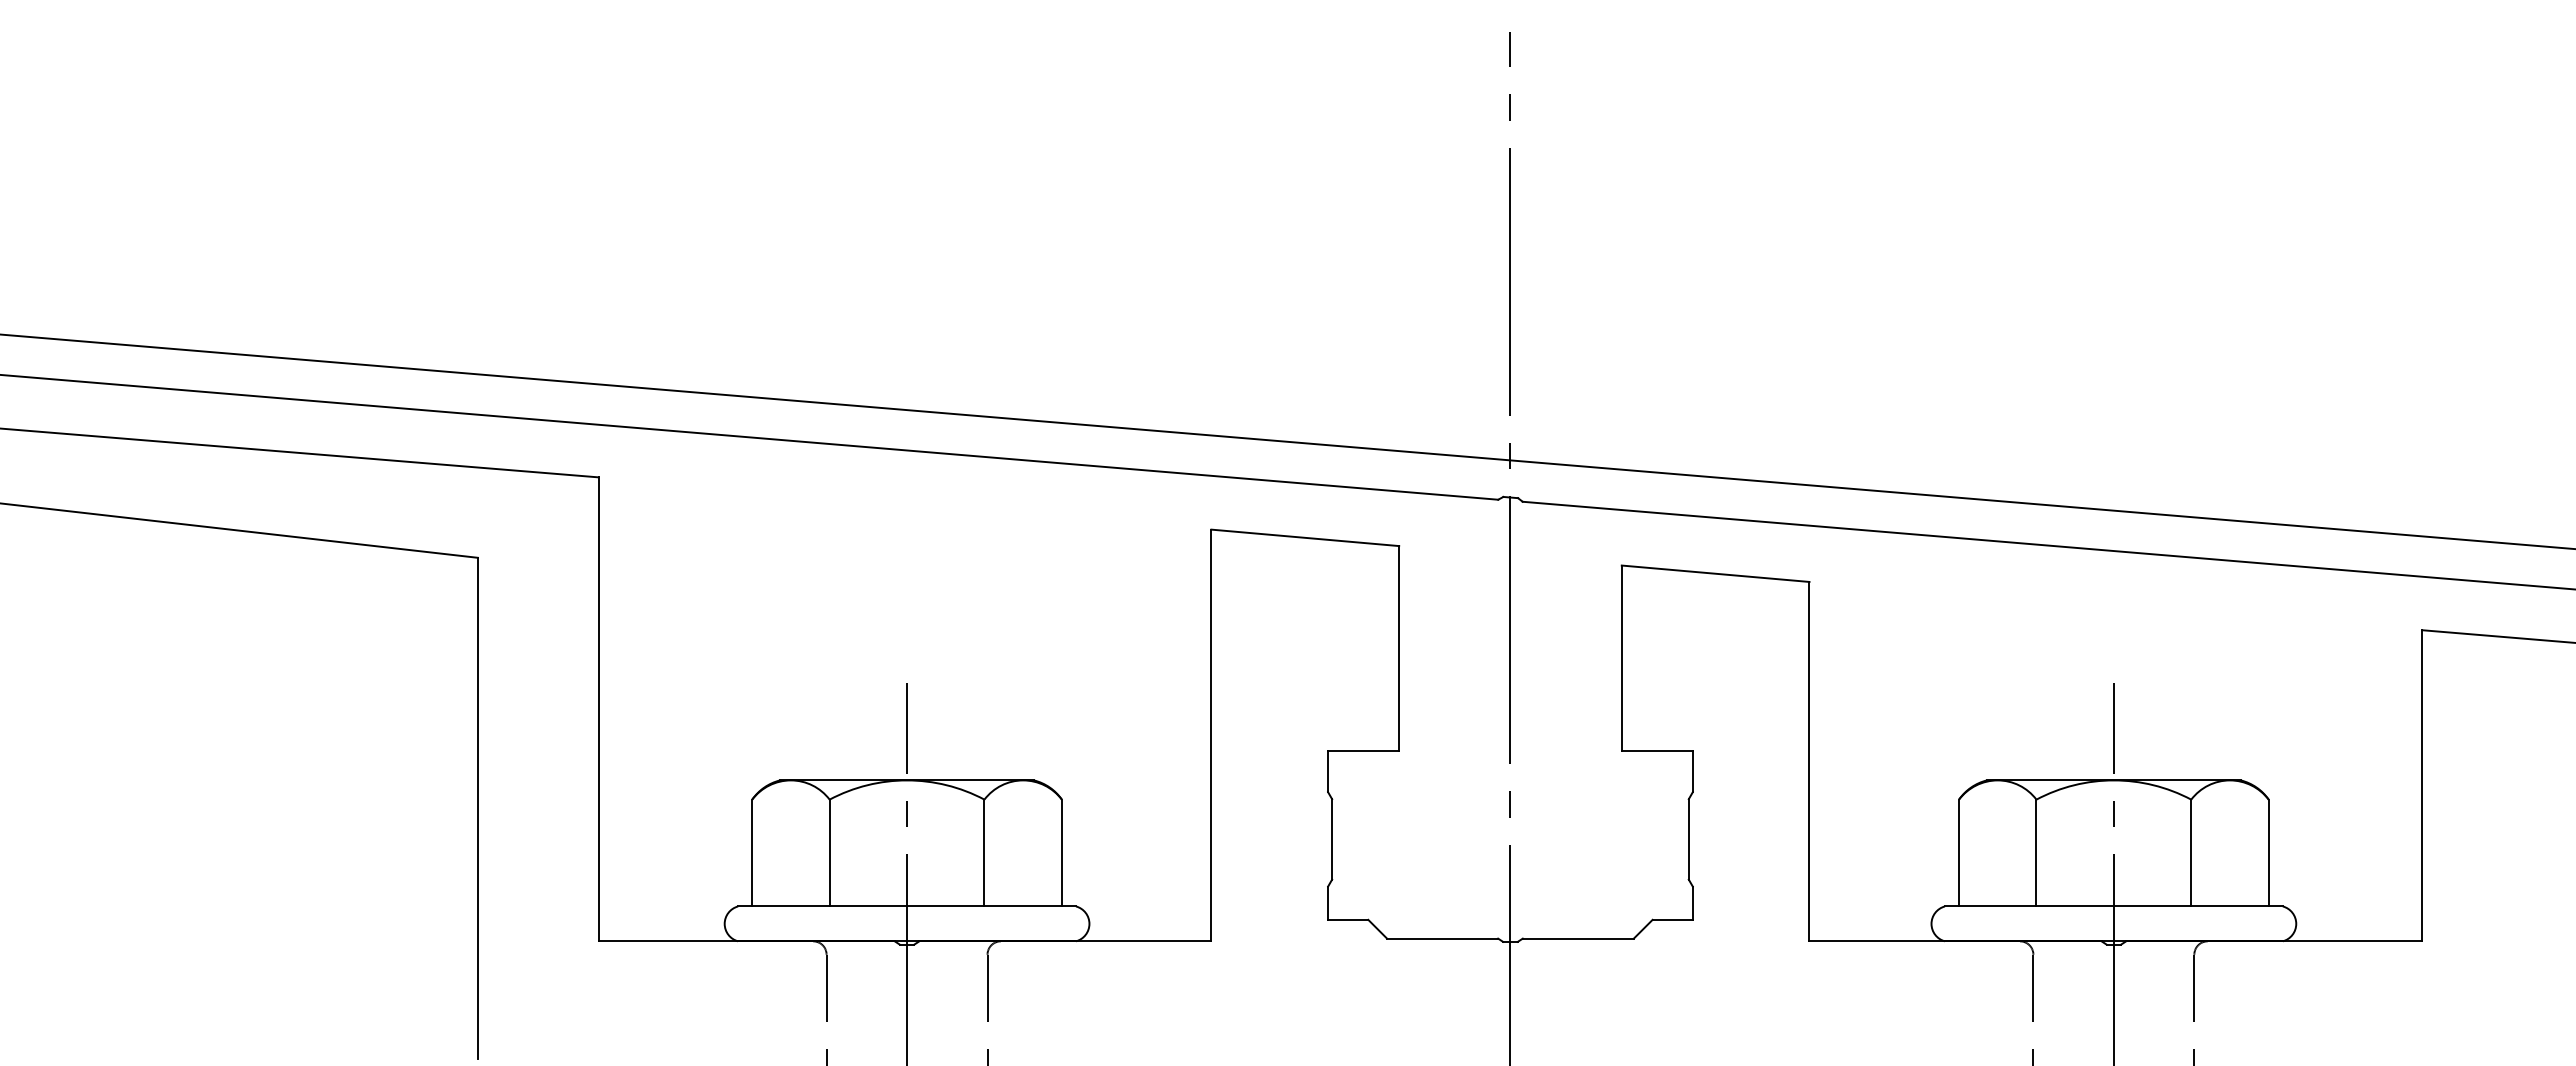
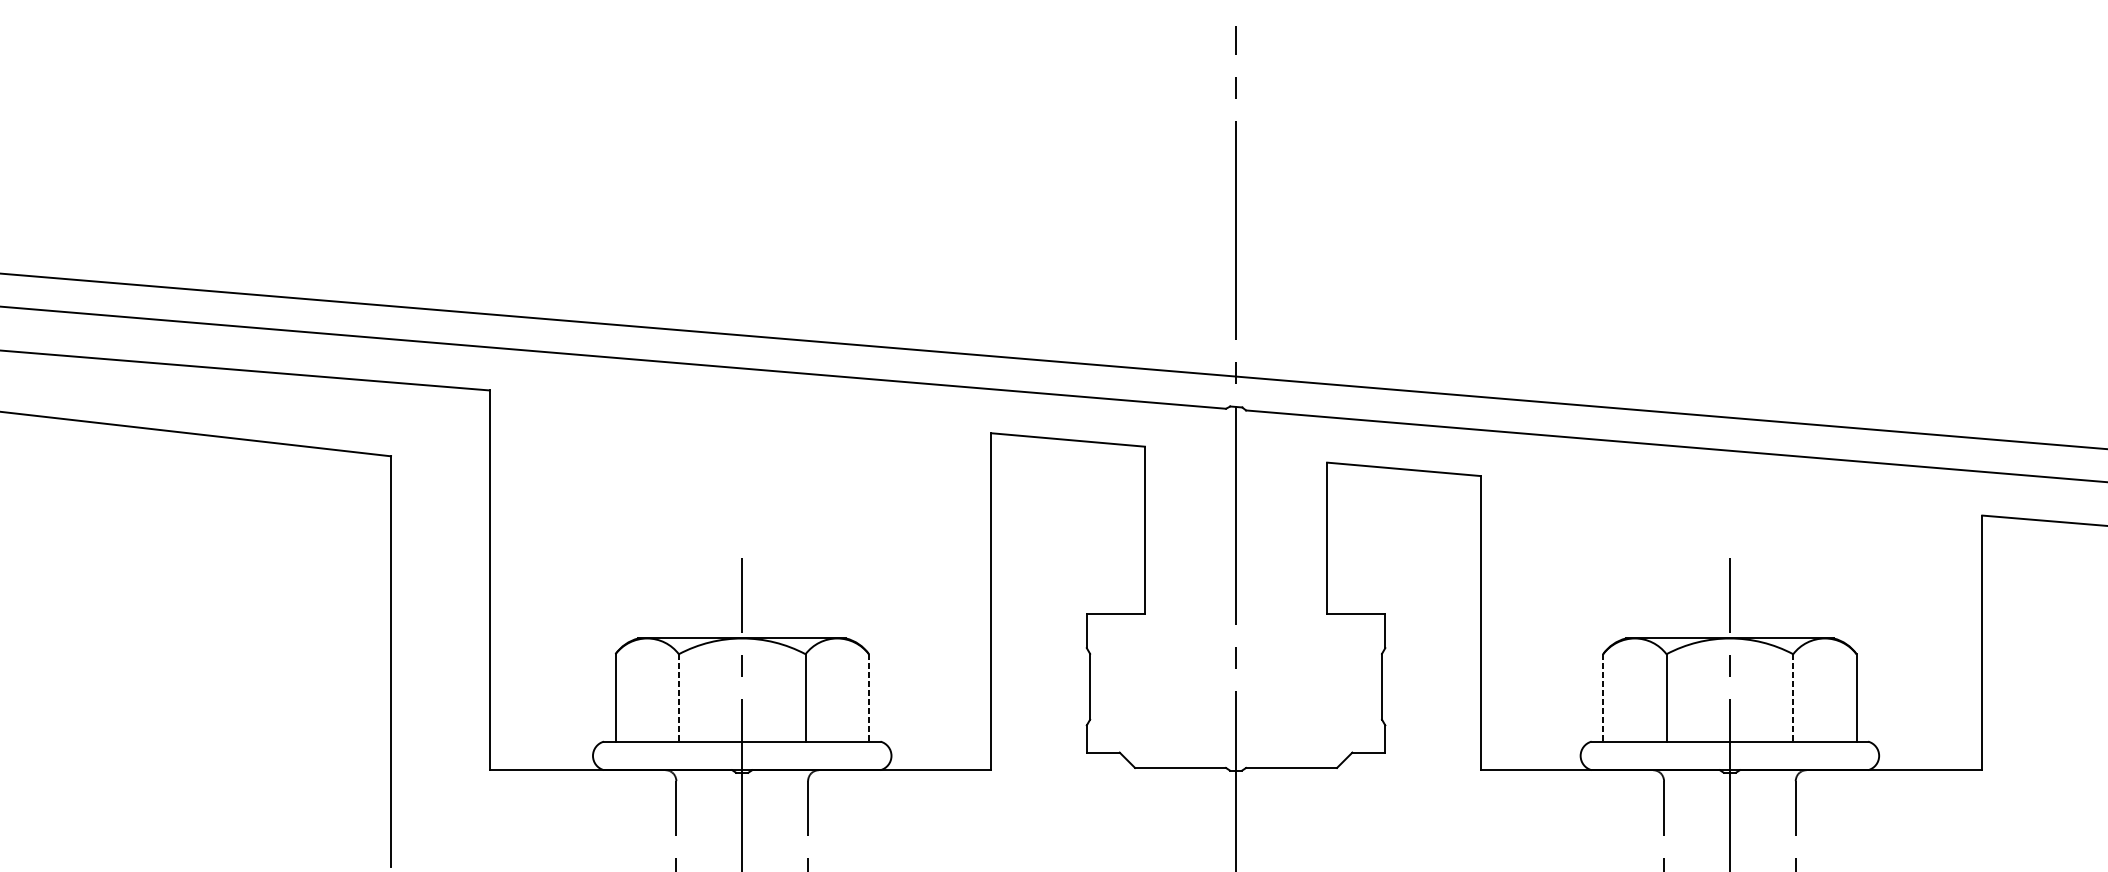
line: (829, 853) -> (678, 698), solid -> dashed
line: (1061, 853) -> (868, 698), solid -> dashed
line: (1959, 853) -> (1603, 698), solid -> dashed
line: (2191, 853) -> (1793, 698), solid -> dashed

